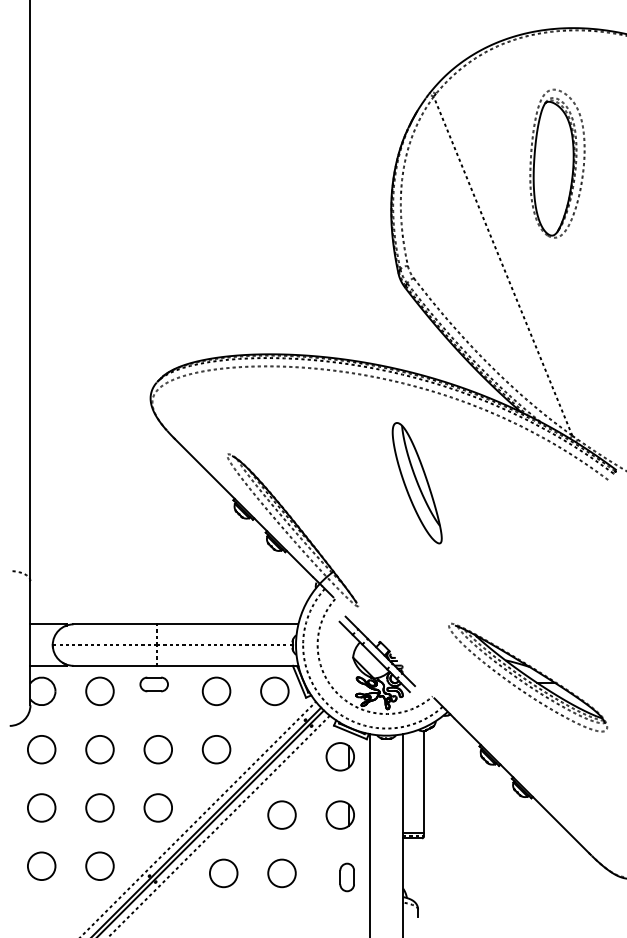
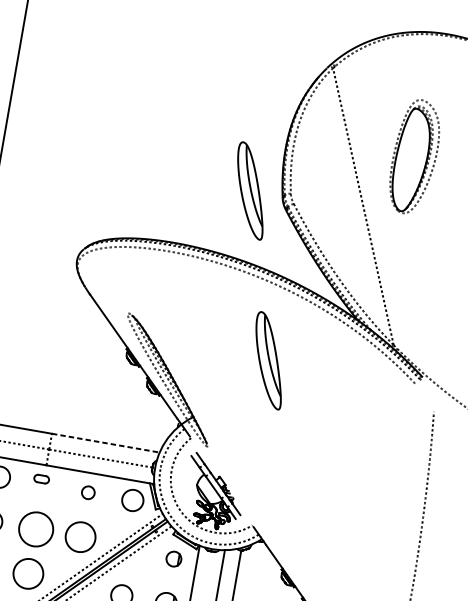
part: (557, 163) -> (414, 156), moved
part: (355, 271) -> (250, 191), added
line: (227, 624) -> (105, 443), solid -> dashed
part: (528, 677) -> (328, 523), removed
part: (153, 684) -> (41, 479), size x0.7
circle: (216, 691) -> (88, 492), size x0.6
circle: (158, 749) -> (36, 529), size x1.6
circle: (216, 749) -> (80, 537), size x1.4
part: (339, 756) -> (173, 558), size x0.7
circle: (158, 807) -> (28, 573), size x1.4

